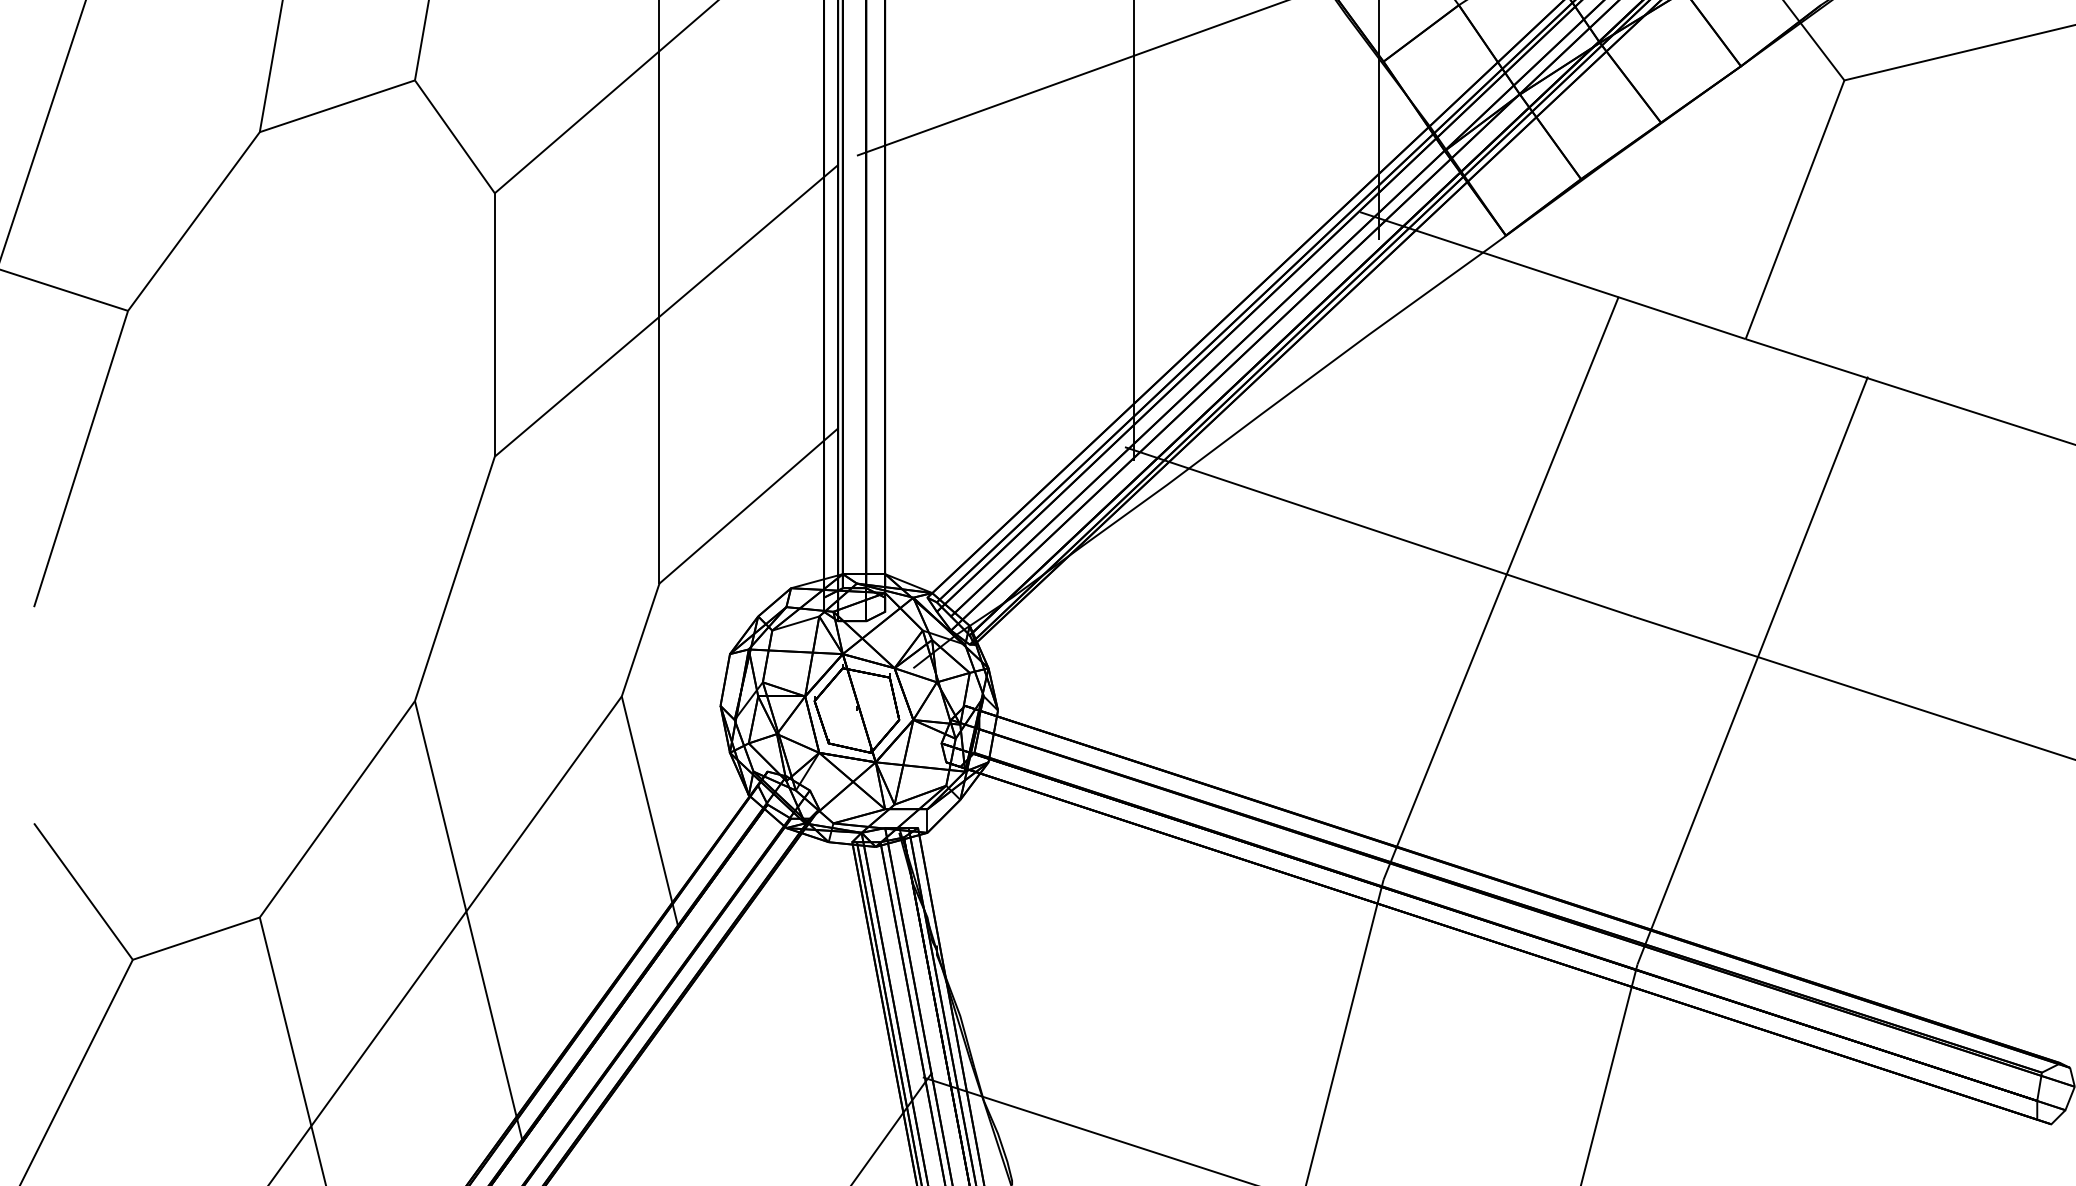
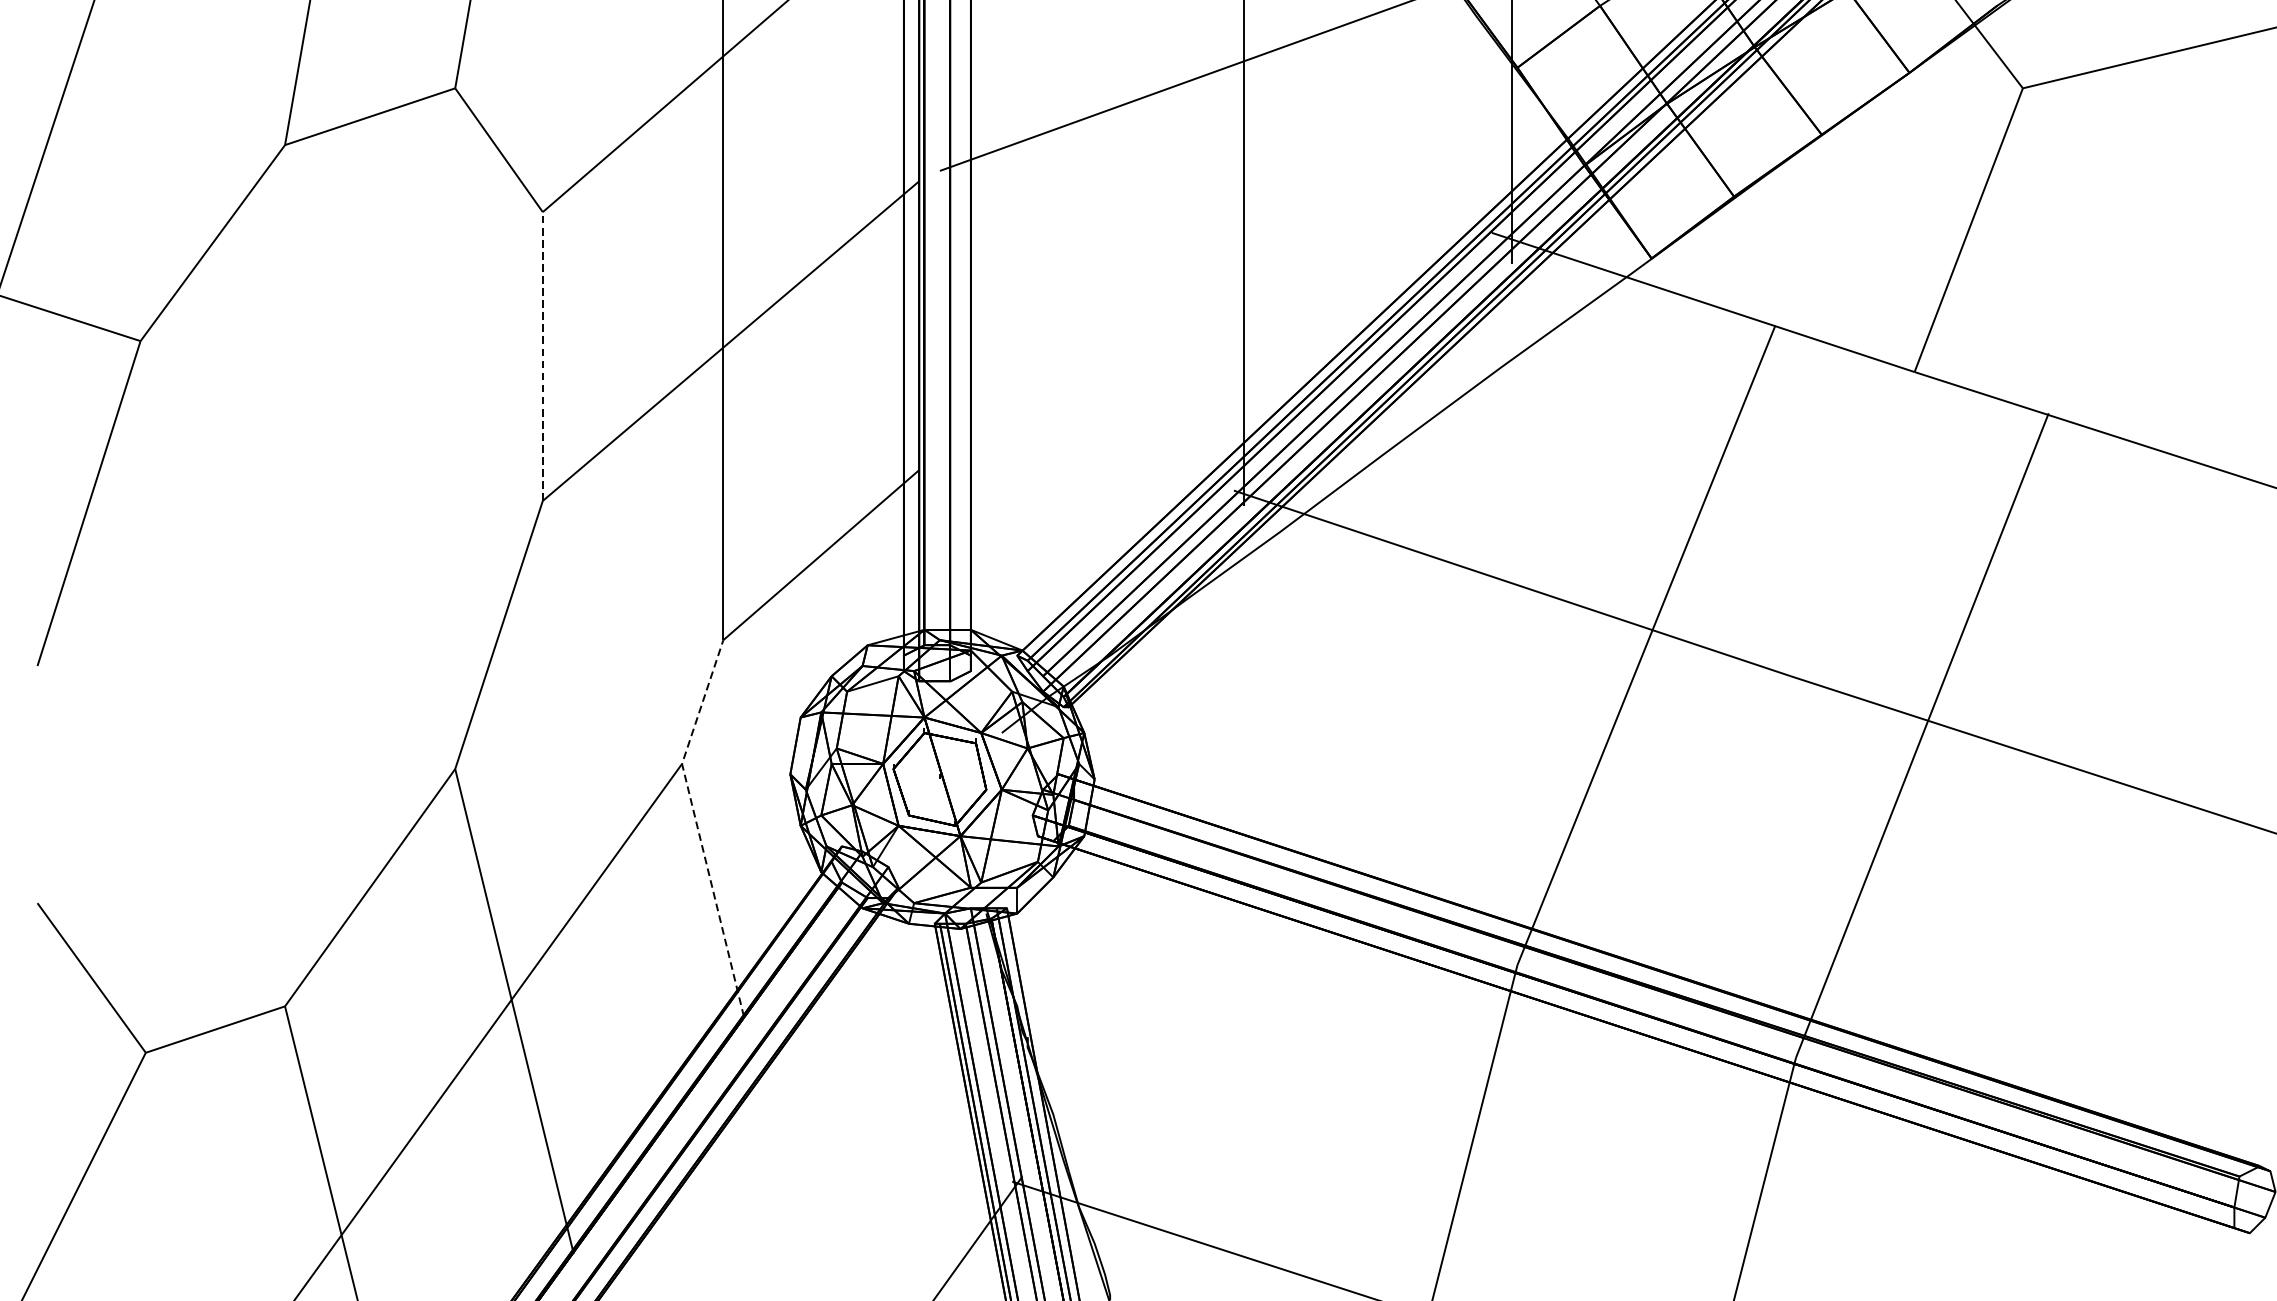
line: (494, 324) -> (542, 356), solid -> dashed
line: (635, 753) -> (697, 826), solid -> dashed

